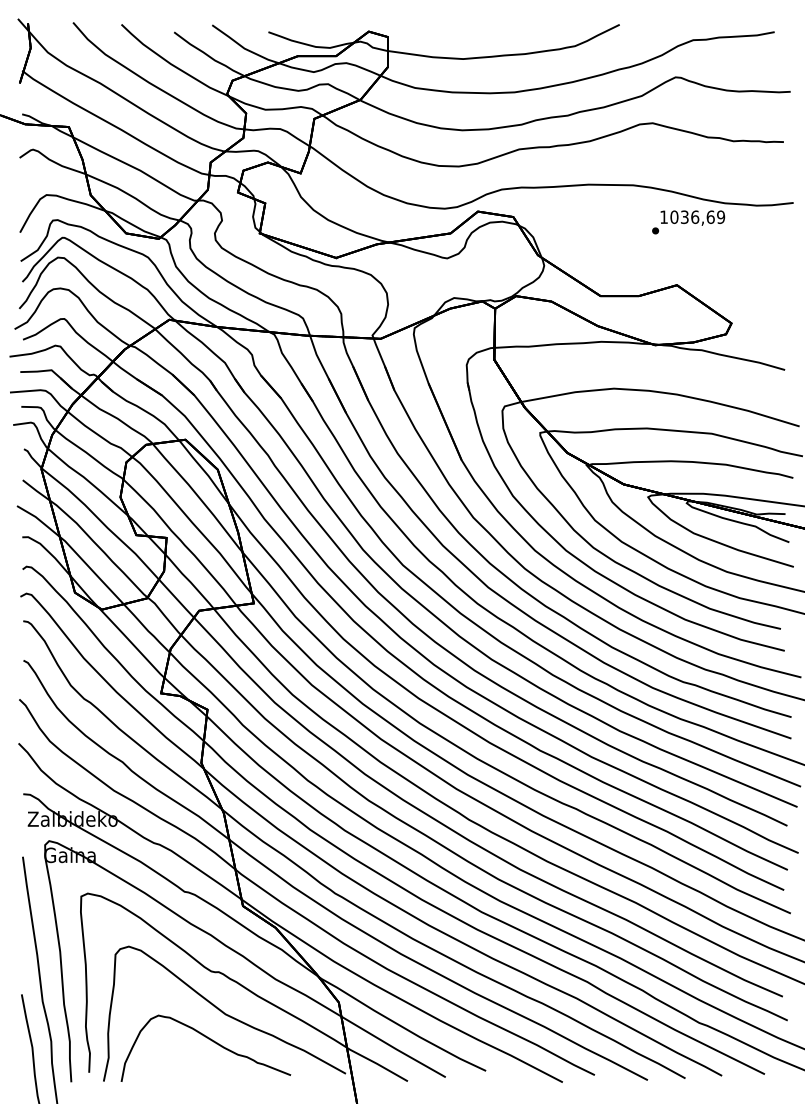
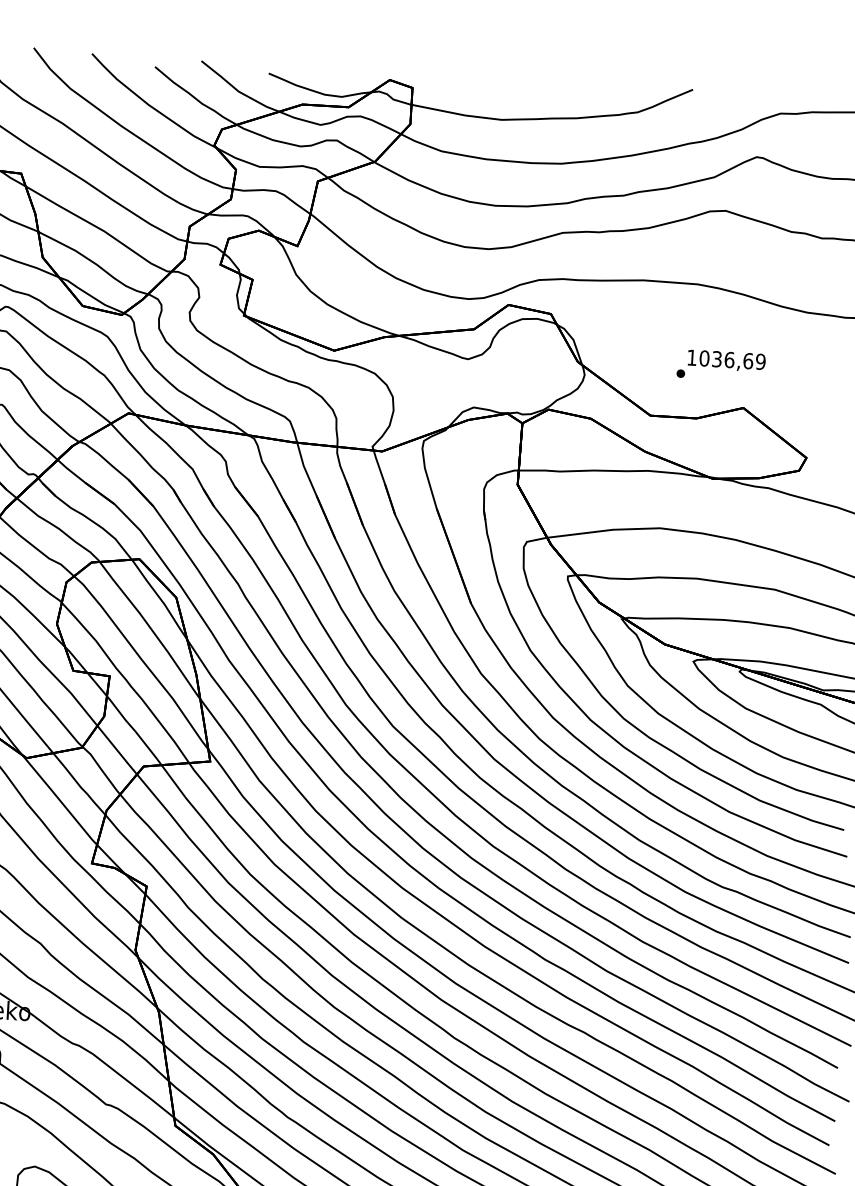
text: (688, 222) -> (721, 365), moved

